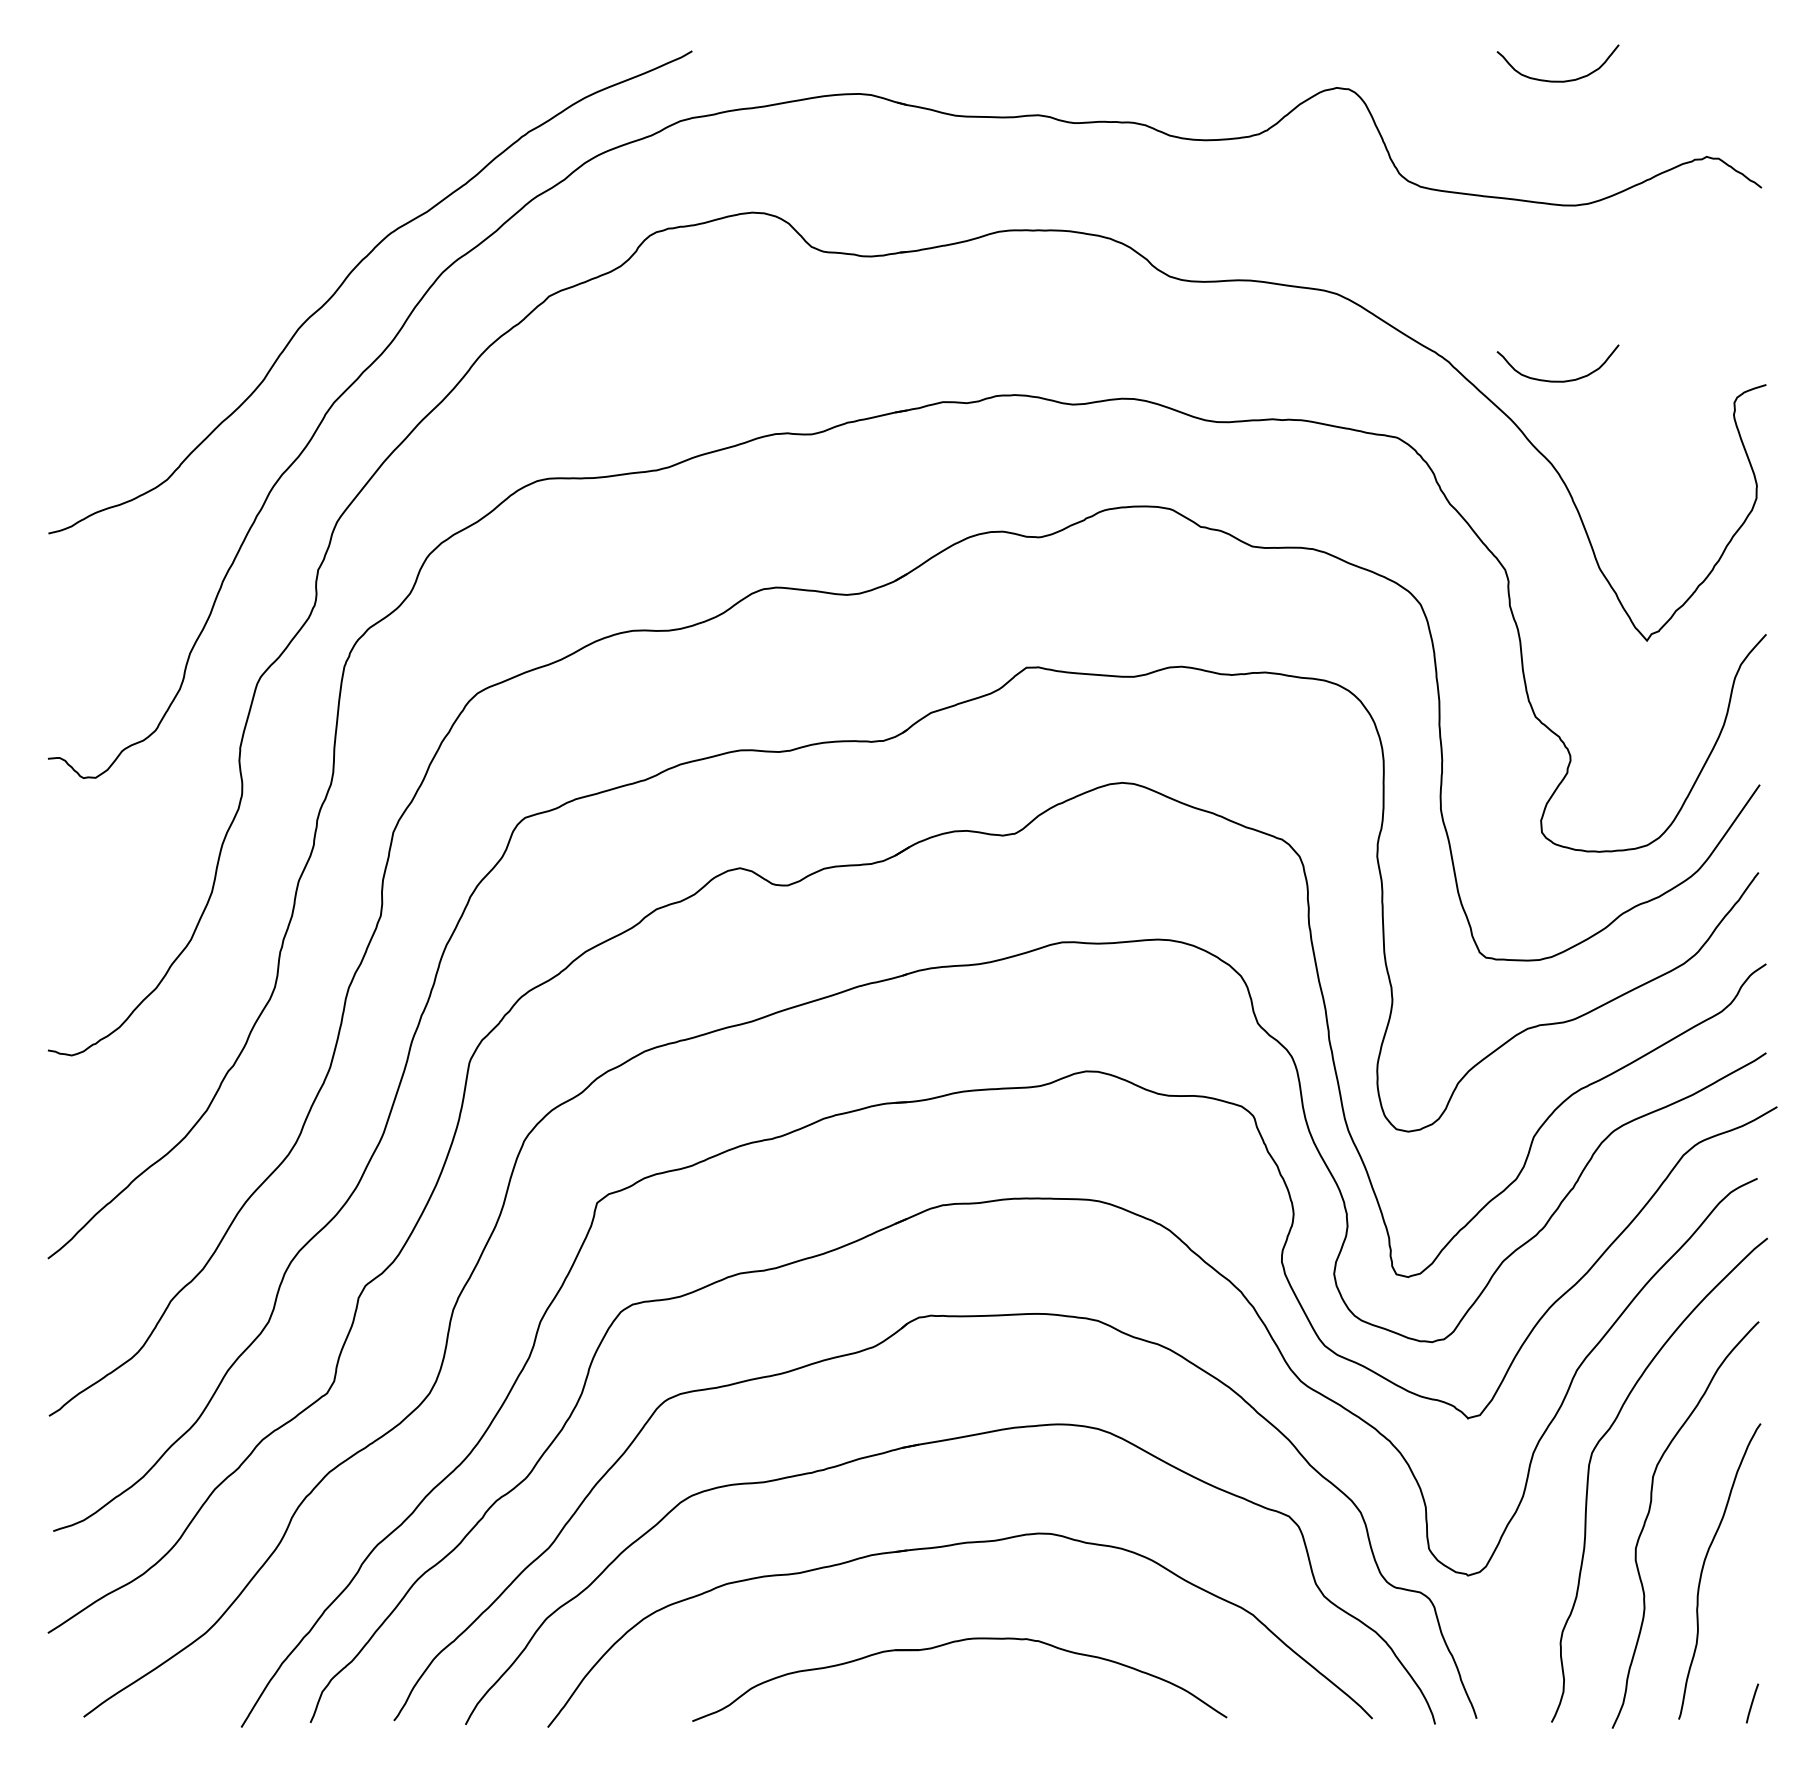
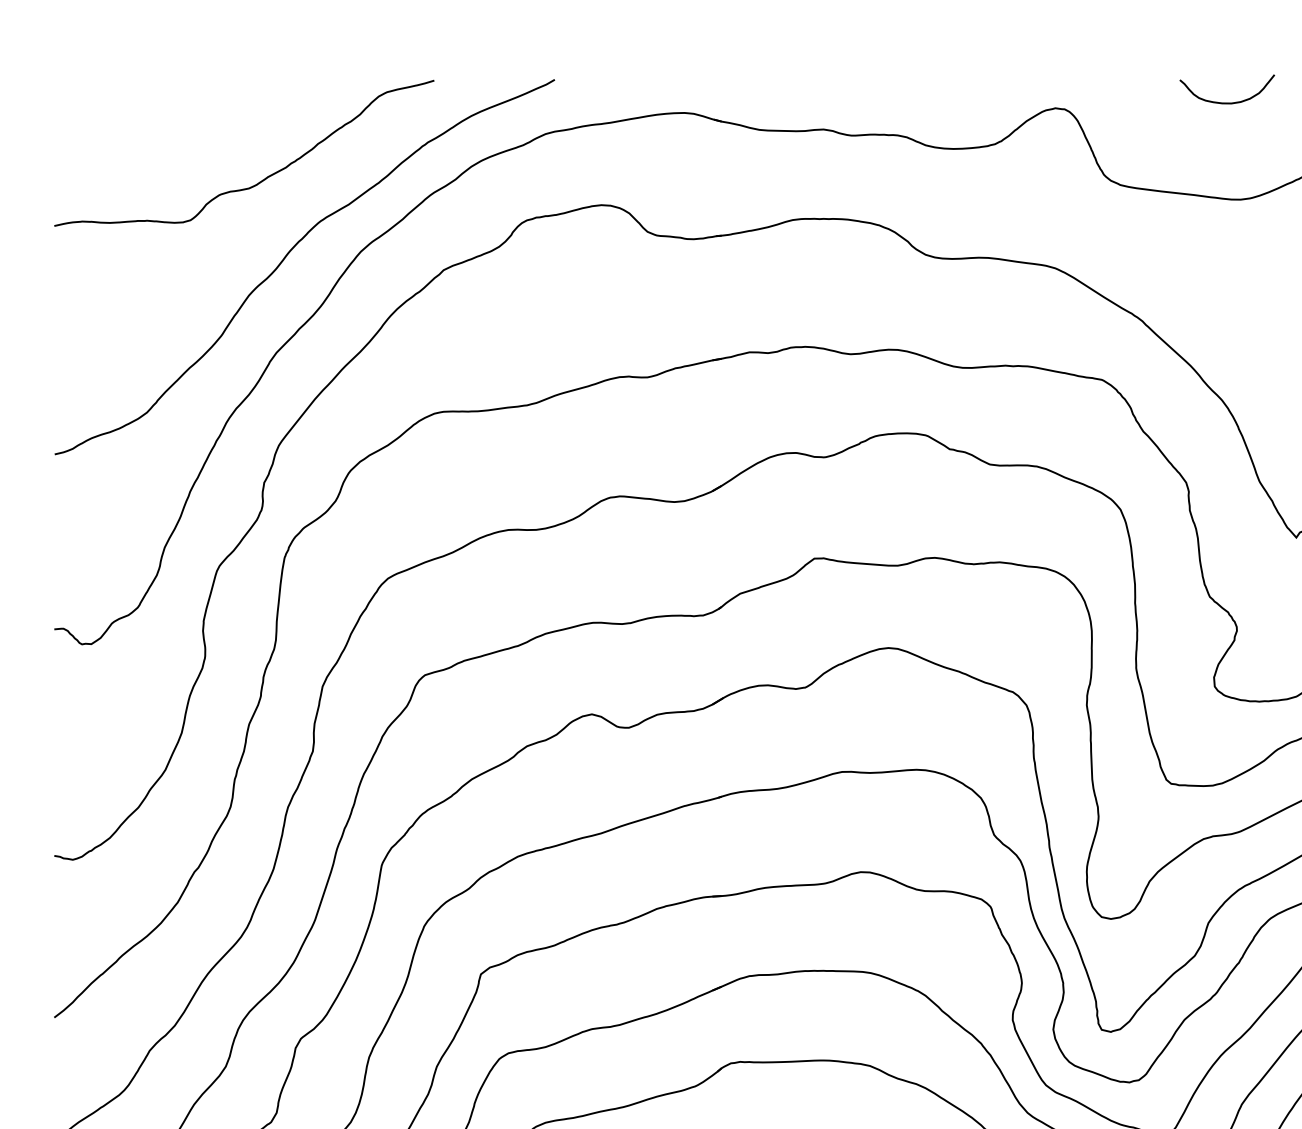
curve: (319, 177) -> (265, 177), added
curve: (1557, 380) -> (1226, 335), removed

